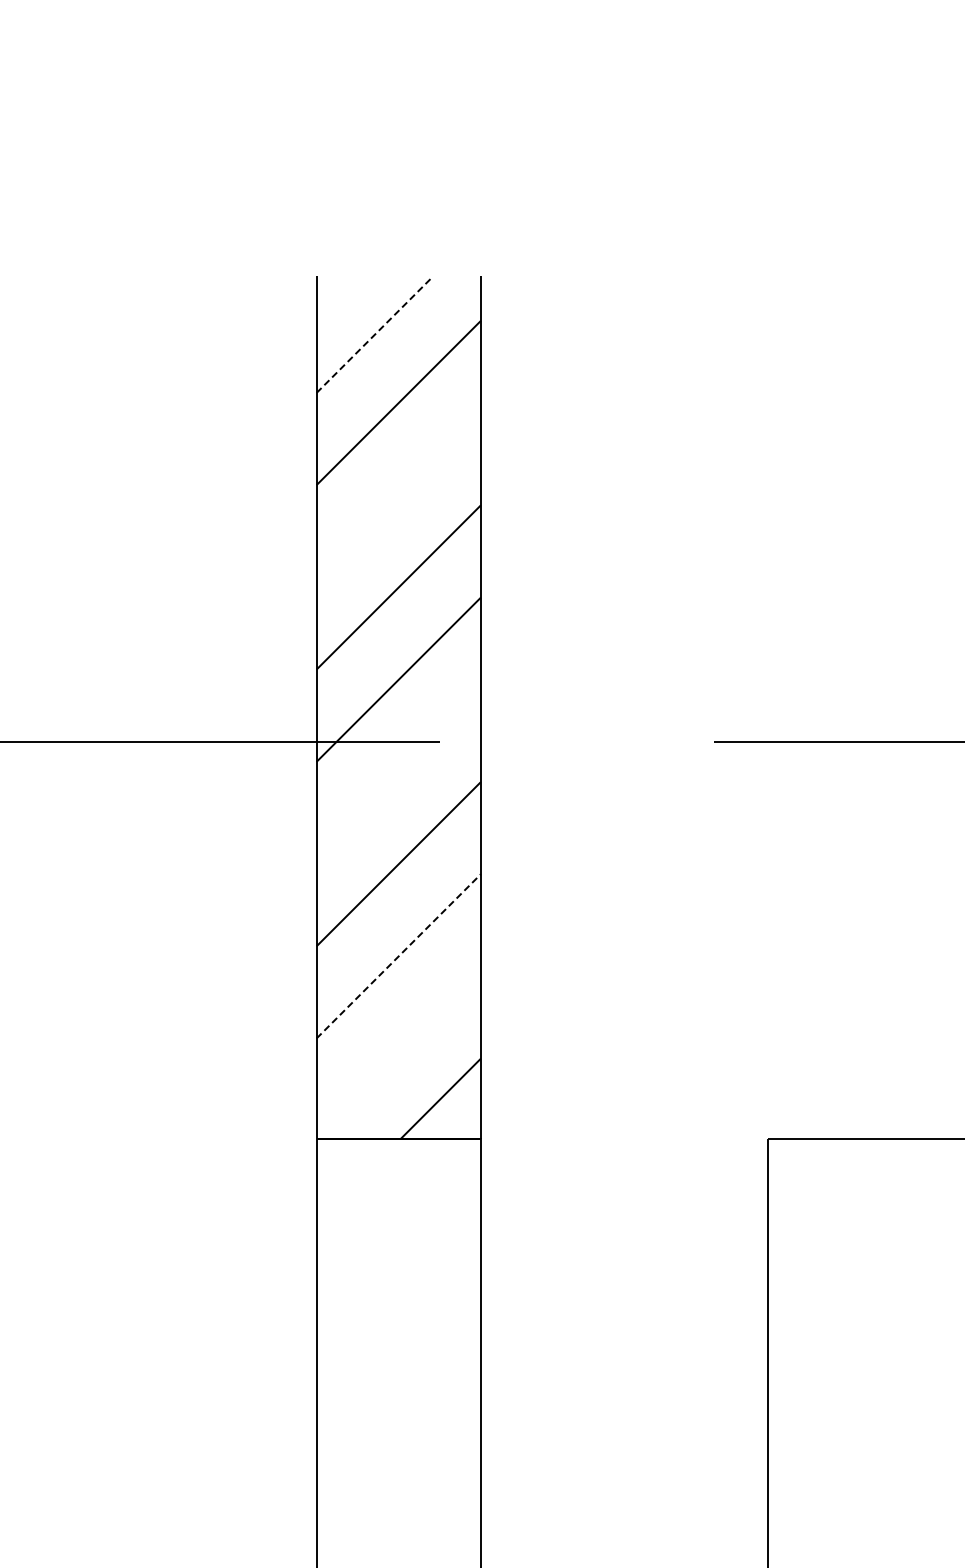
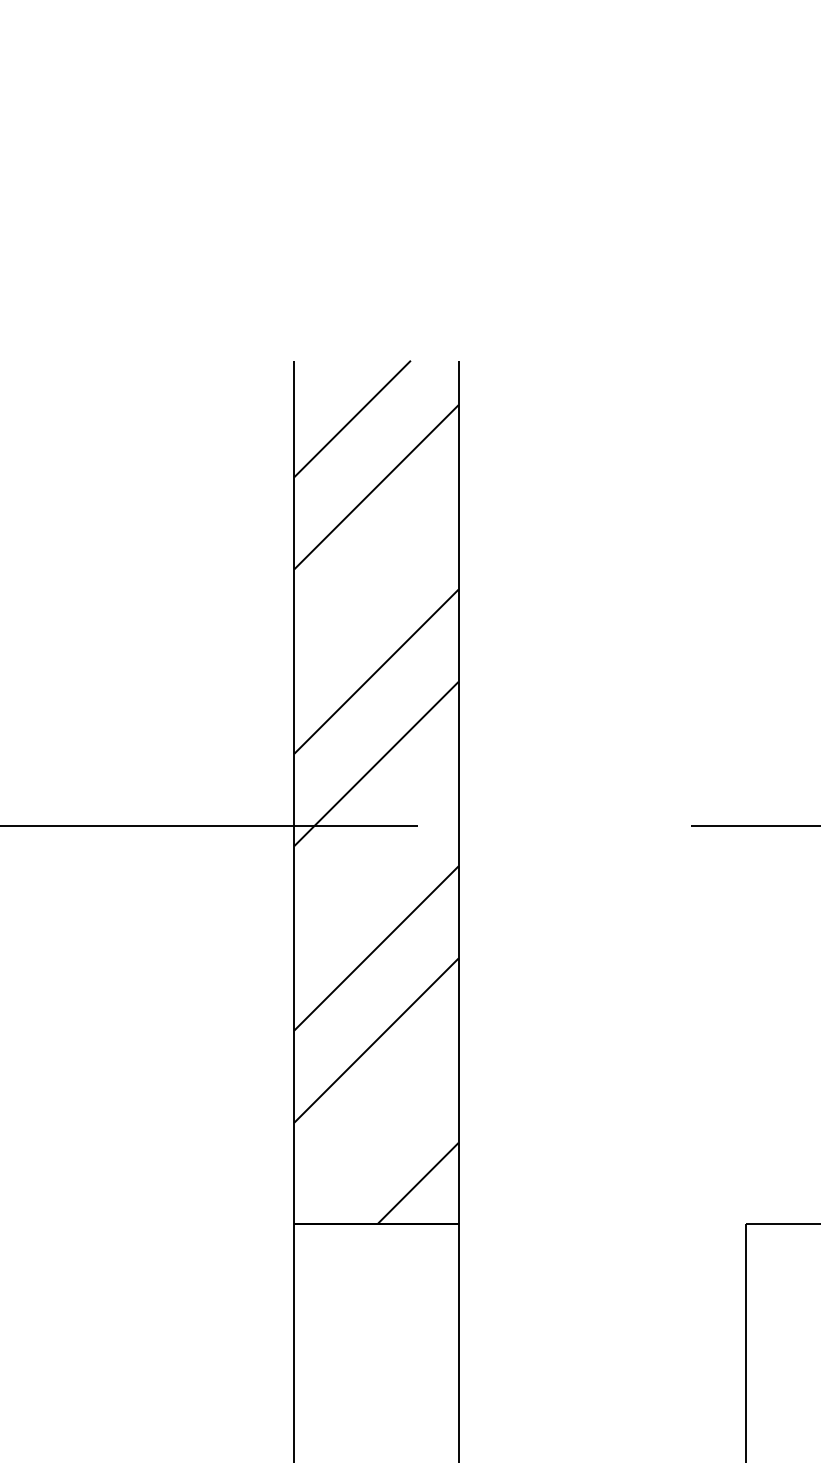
line: (375, 334) -> (353, 418), dashed -> solid
line: (399, 955) -> (377, 1039), dashed -> solid

